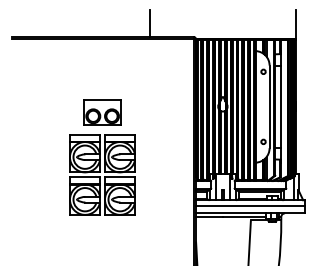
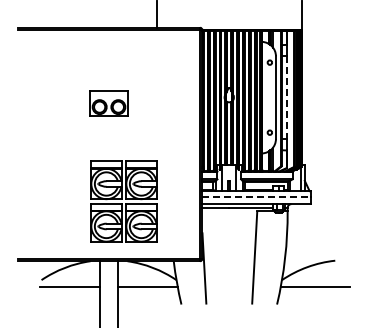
line: (281, 107) -> (287, 98), solid -> dashed
part: (102, 174) -> (123, 201), moved
line: (251, 206) -> (257, 197), solid -> dashed

